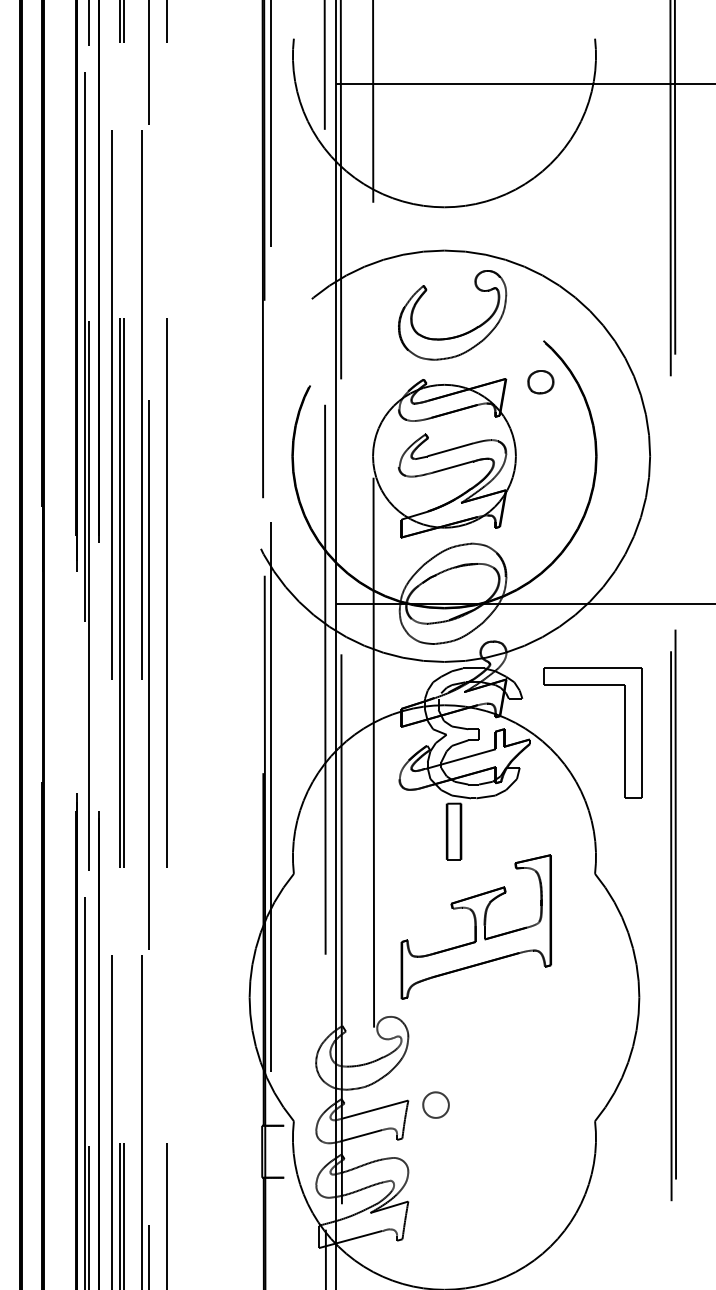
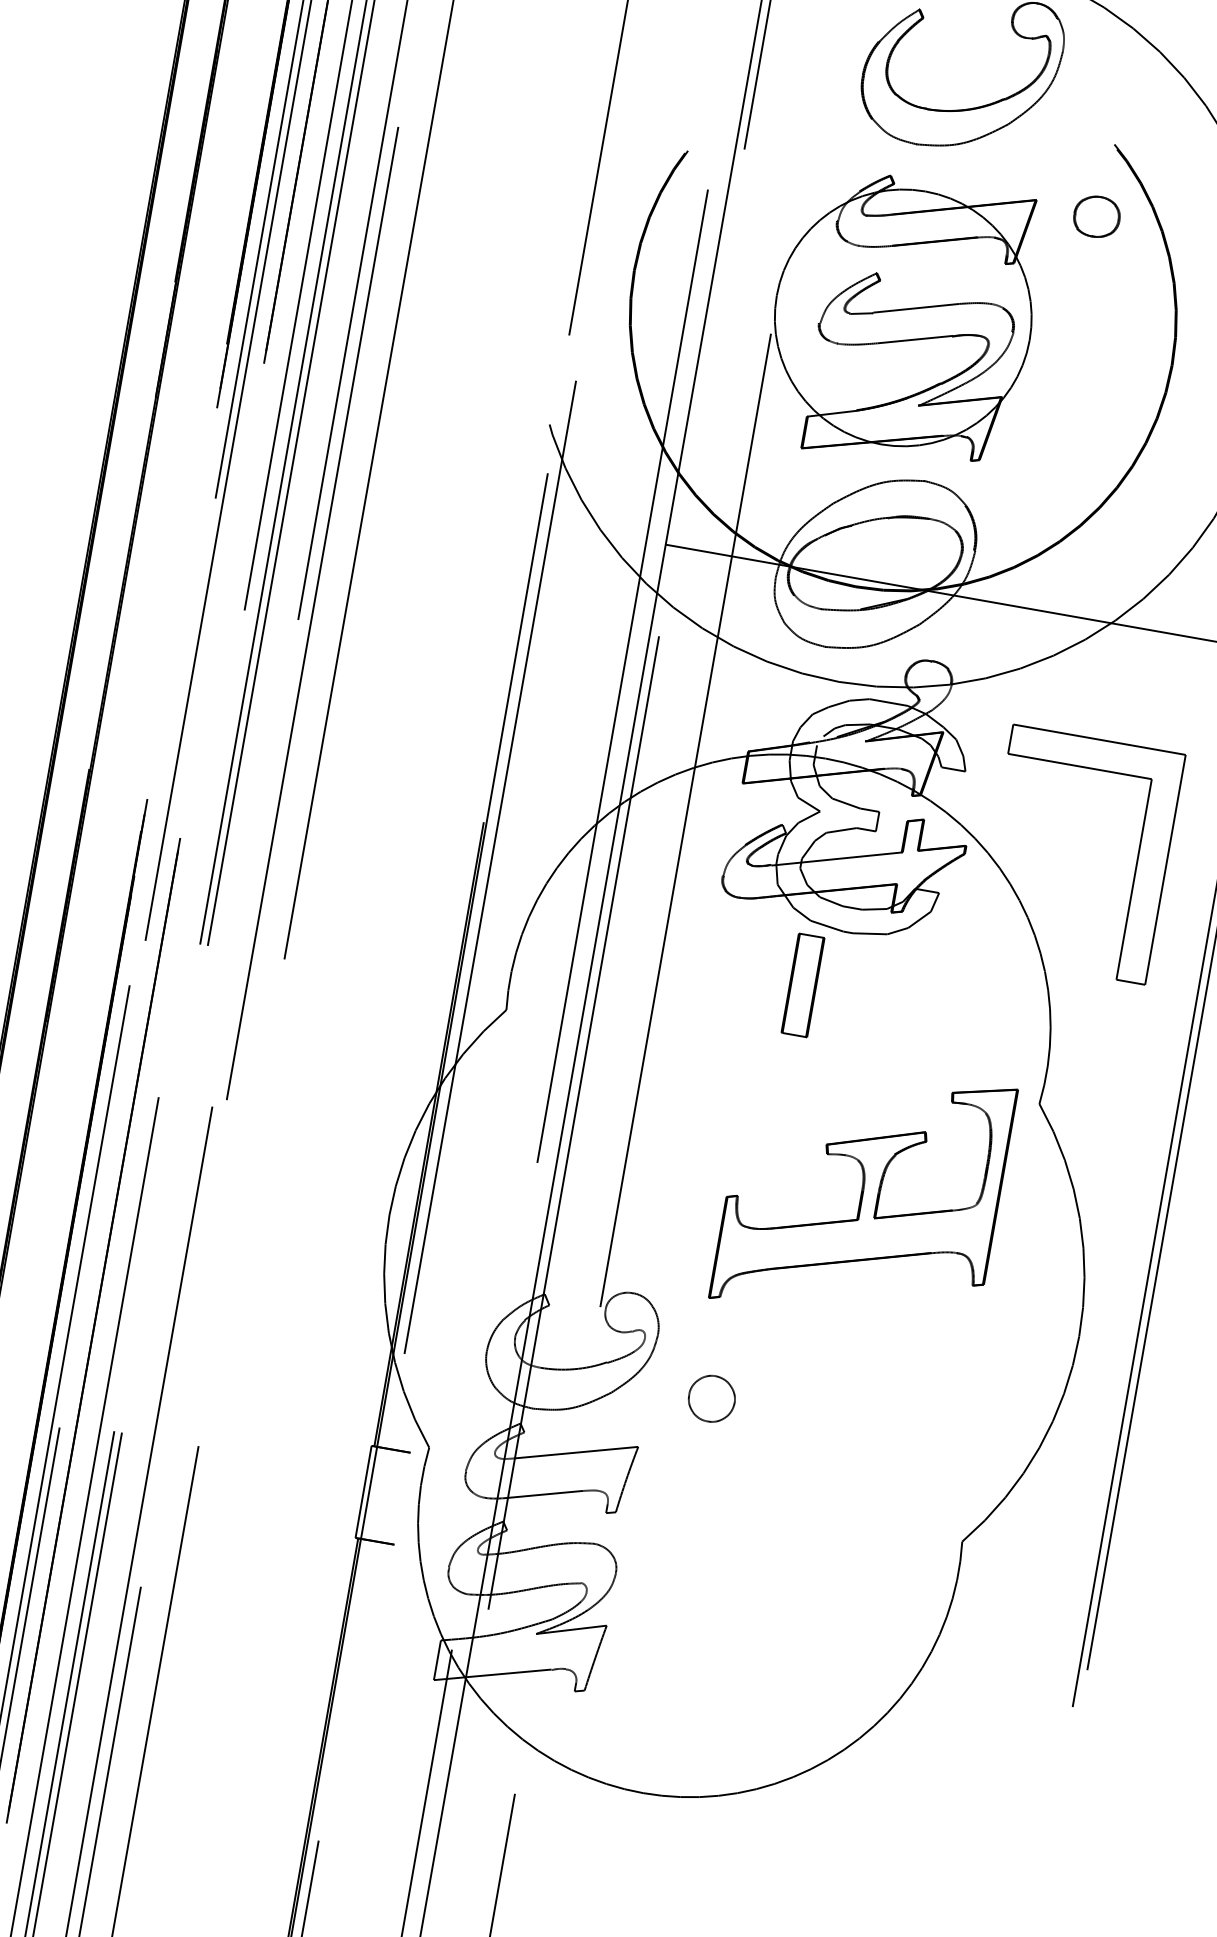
part: (475, 926) -> (862, 1192), moved
part: (435, 1104) -> (711, 1397), moved

